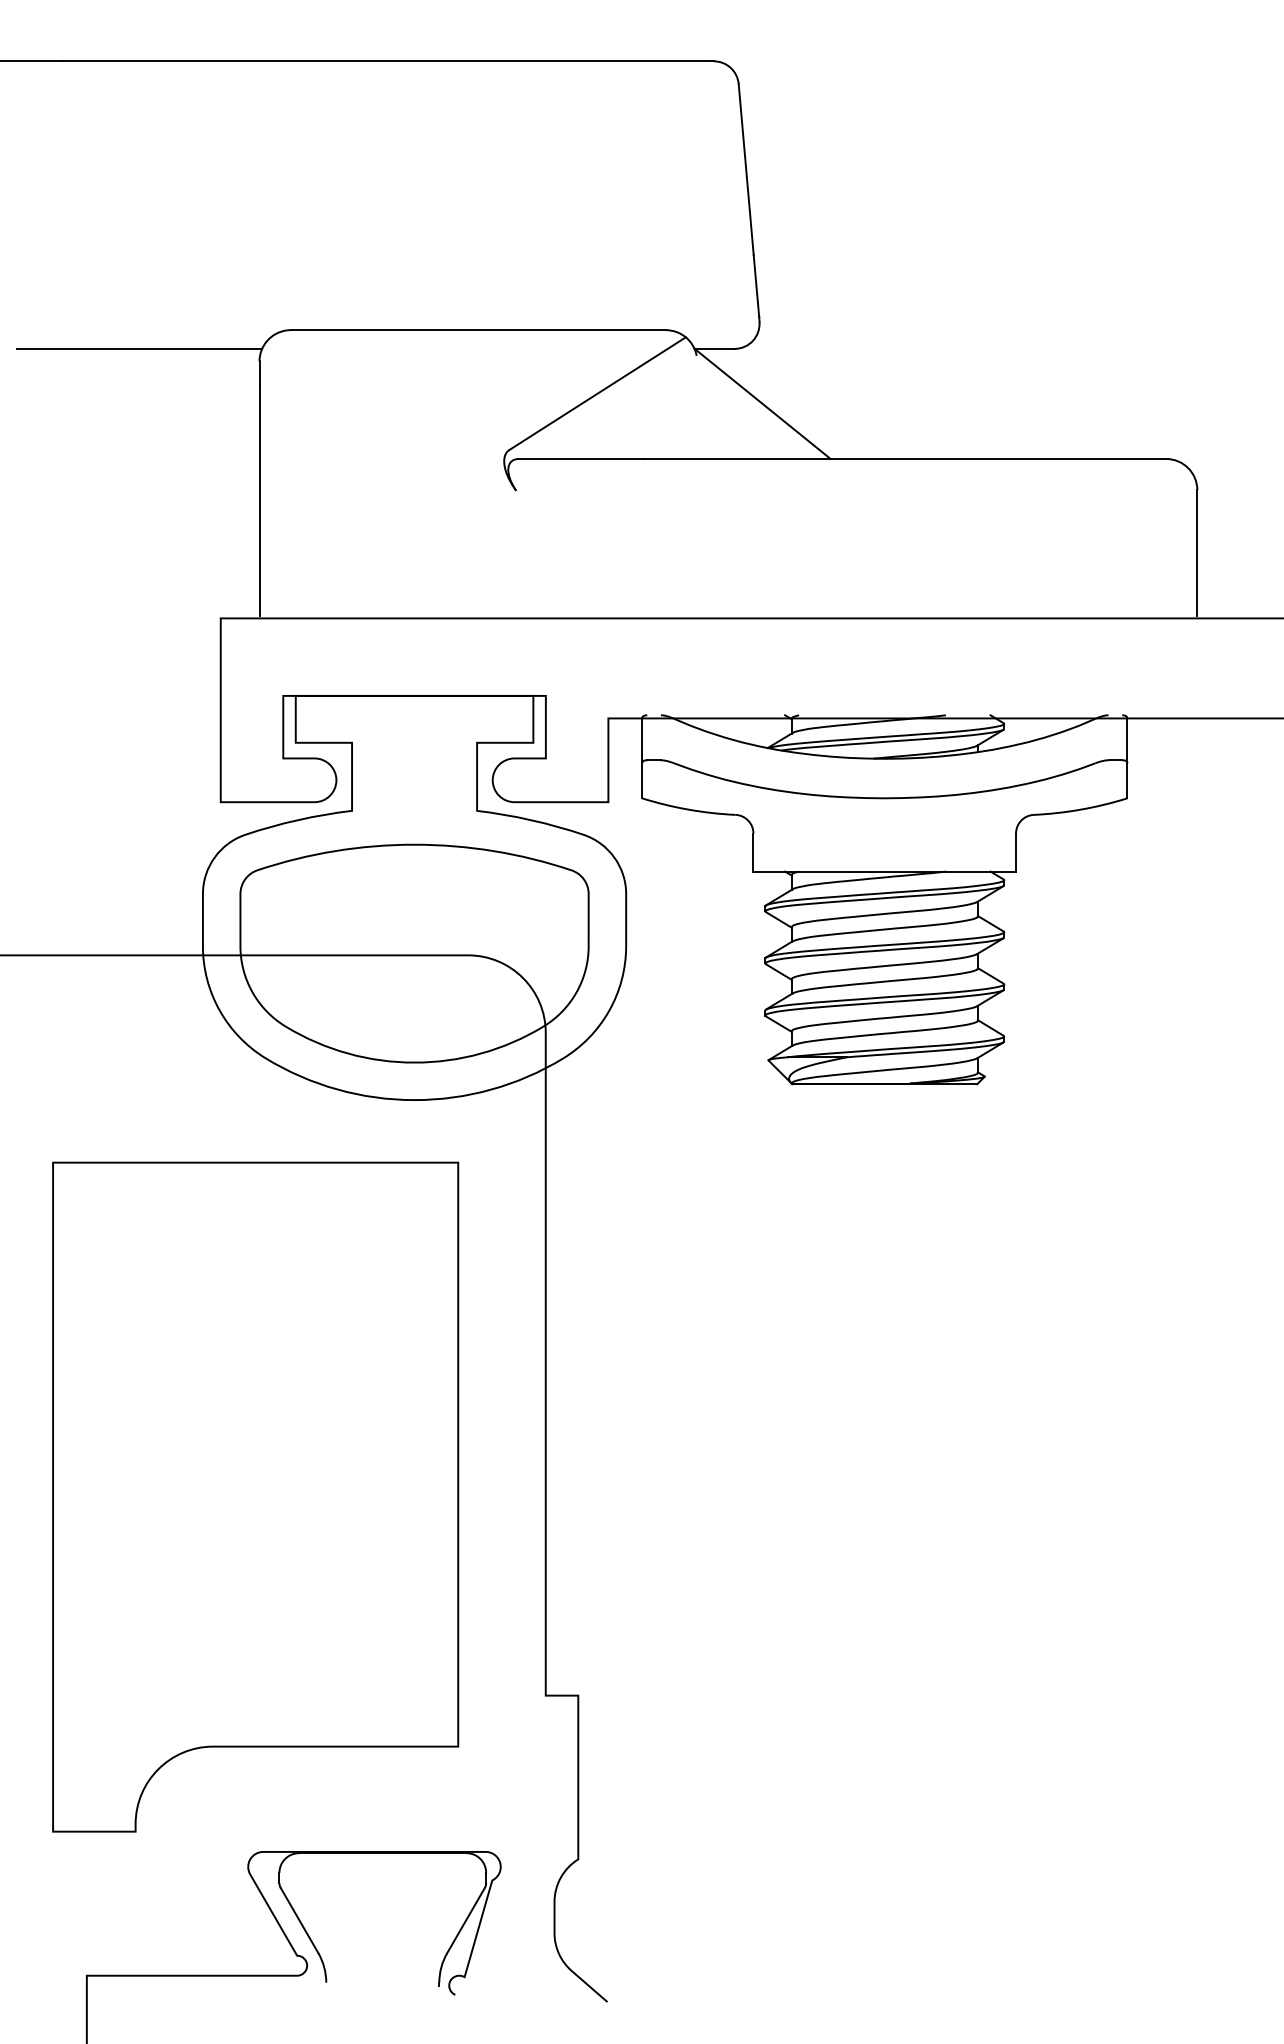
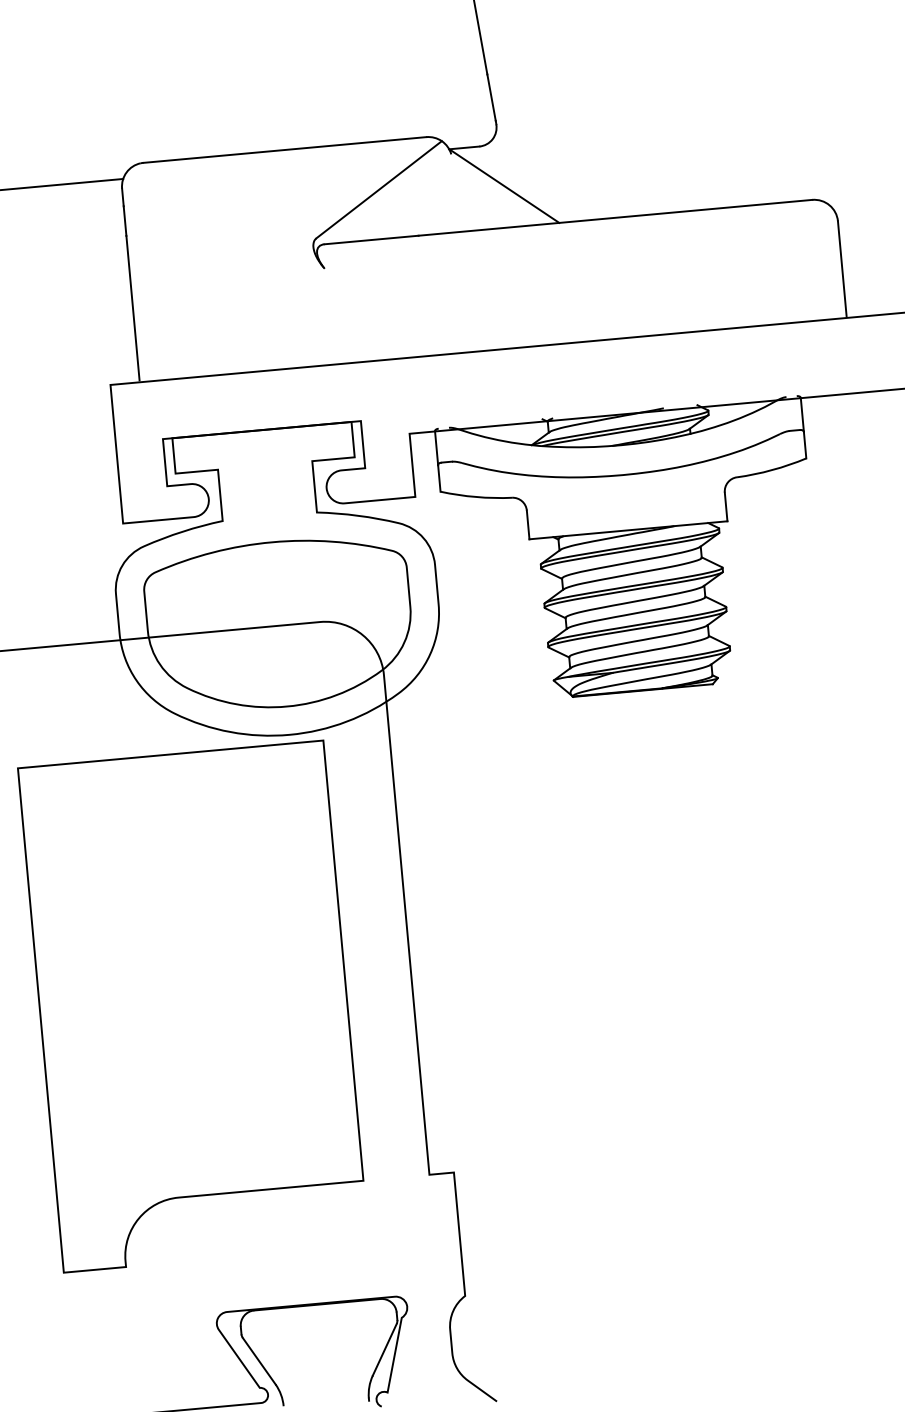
part: (255, 1496) -> (193, 1006), moved

